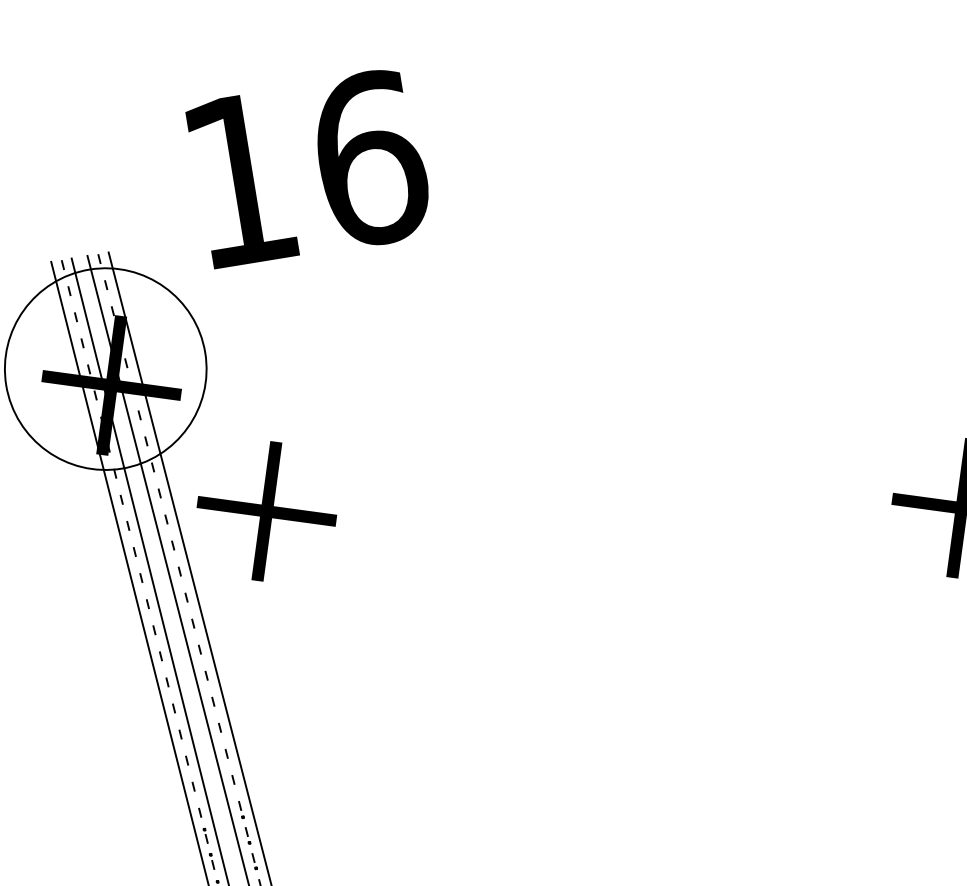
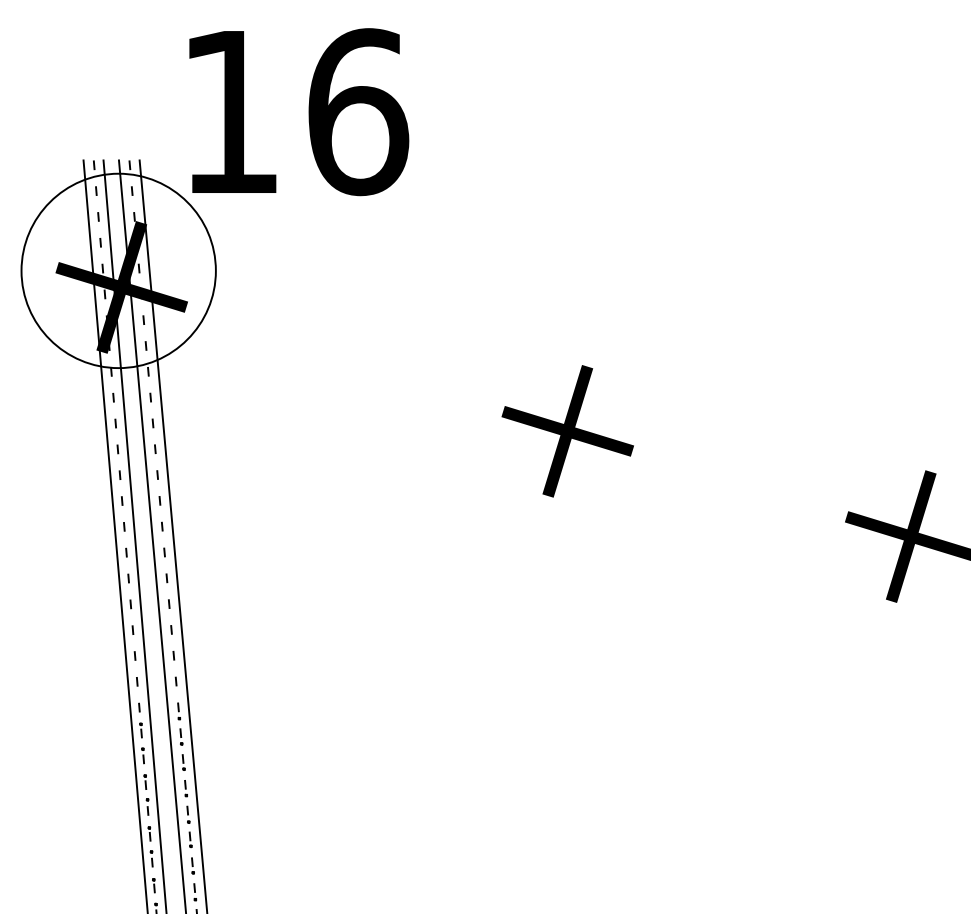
text: (310, 169) -> (299, 112), moved
part: (266, 511) -> (567, 431), moved

